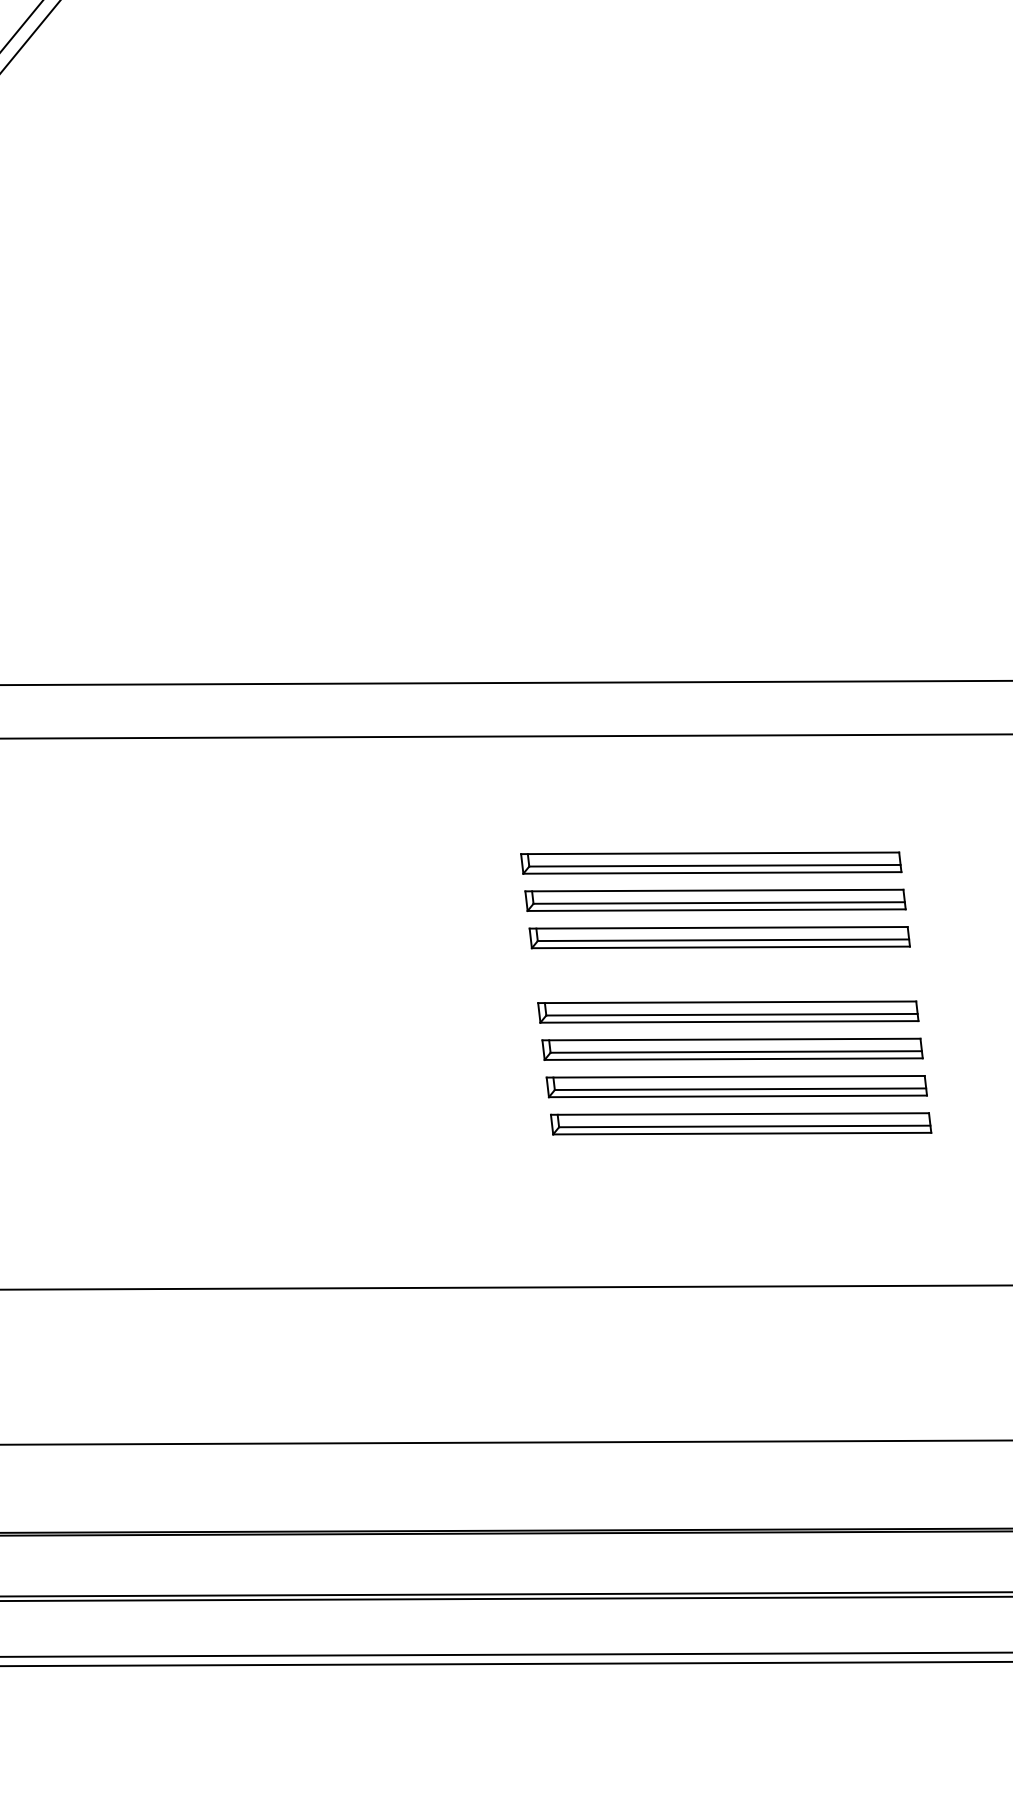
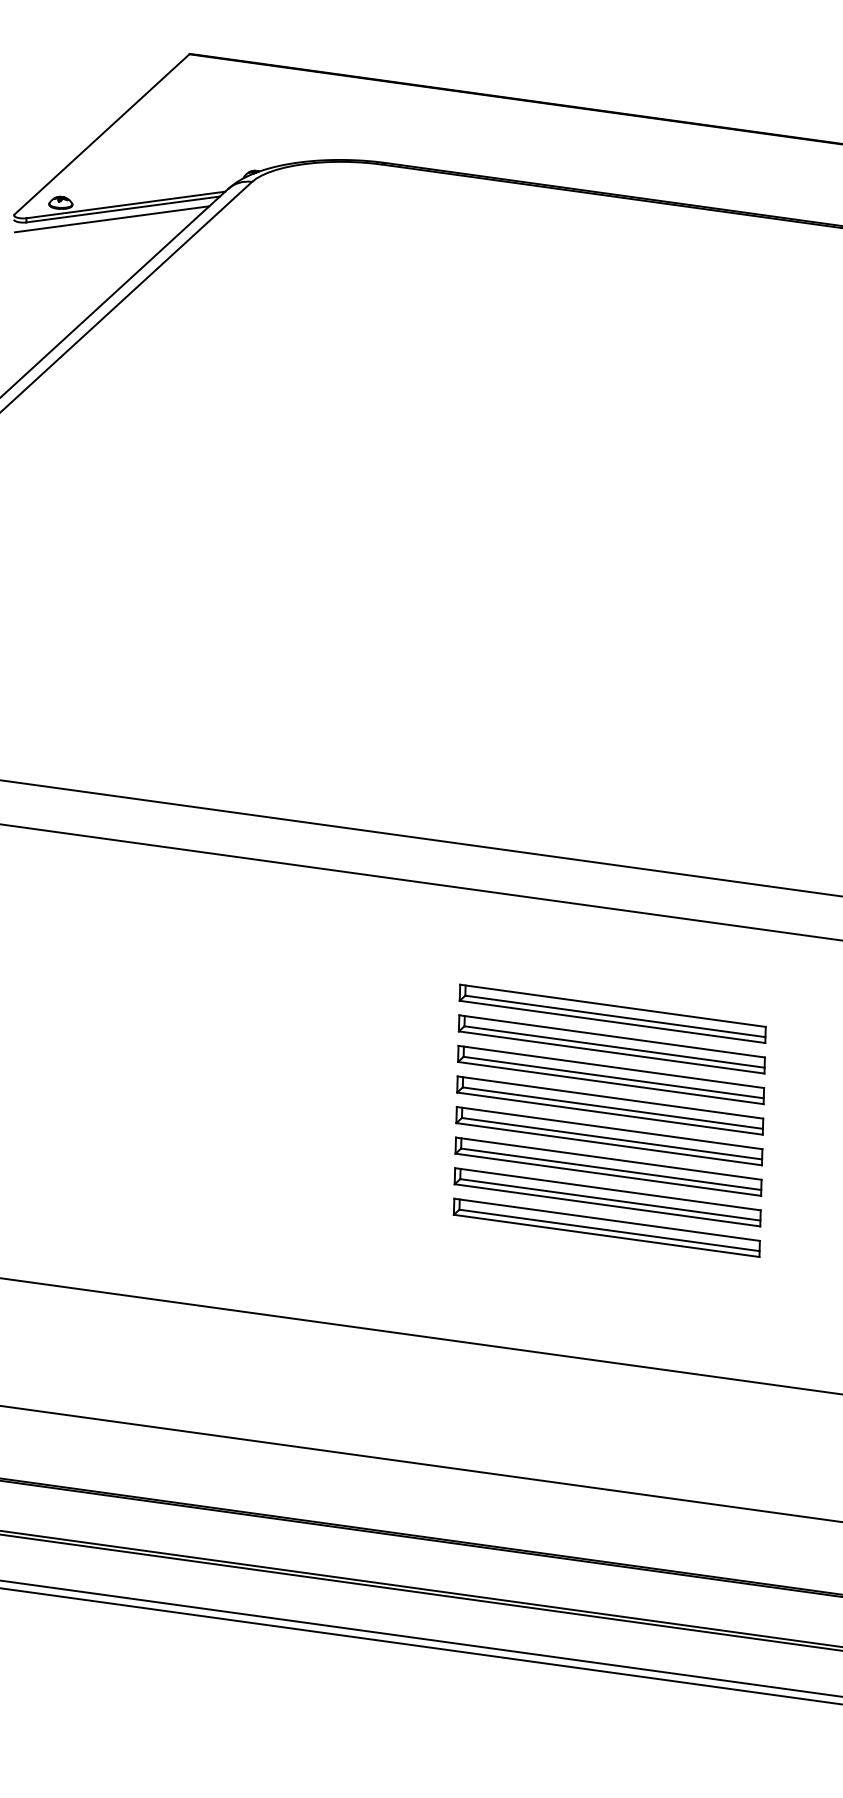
part: (724, 974) -> (610, 1105), added

